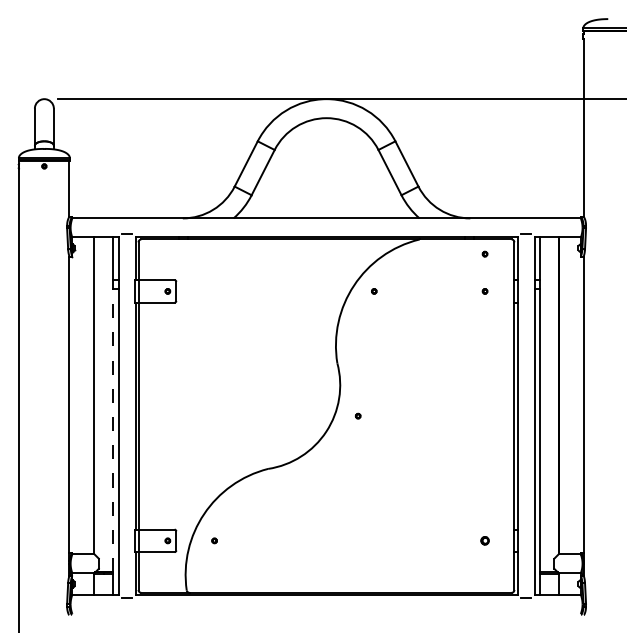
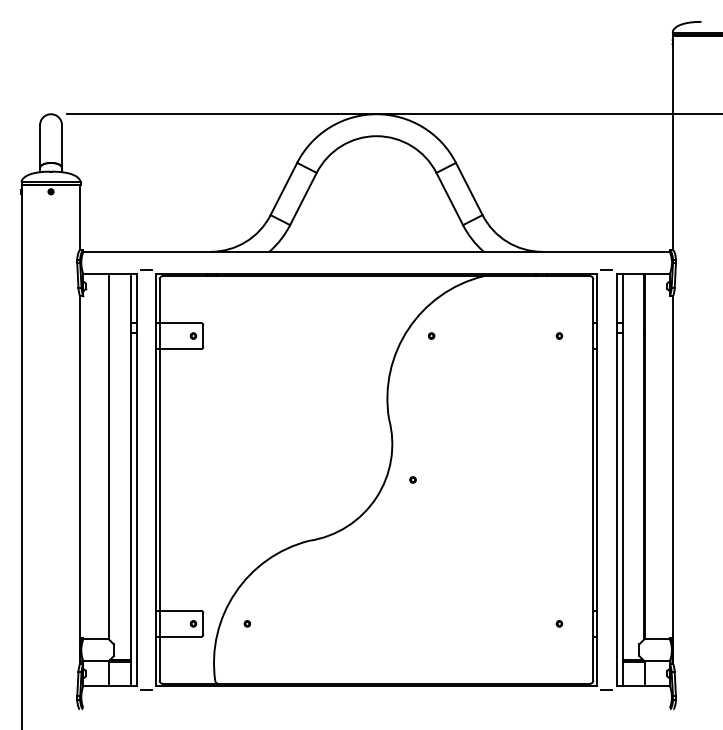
part: (485, 253) -> (559, 292), removed
line: (113, 430) -> (130, 496), dashed -> solid
part: (485, 540) -> (559, 623), size x0.62

